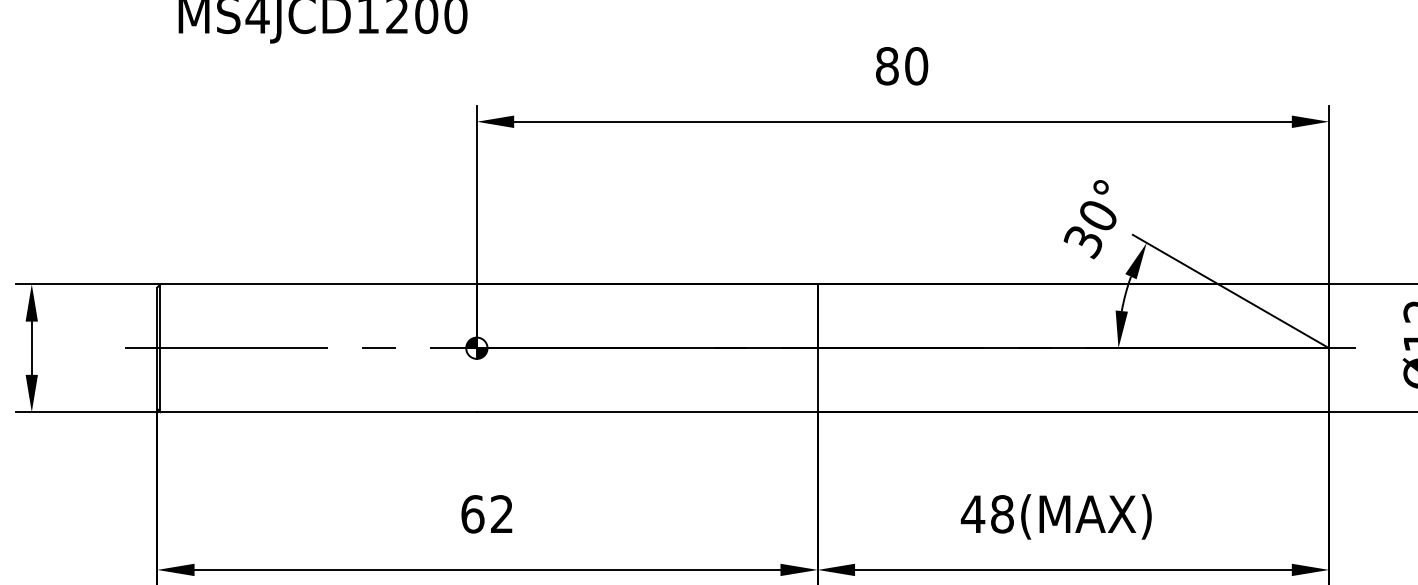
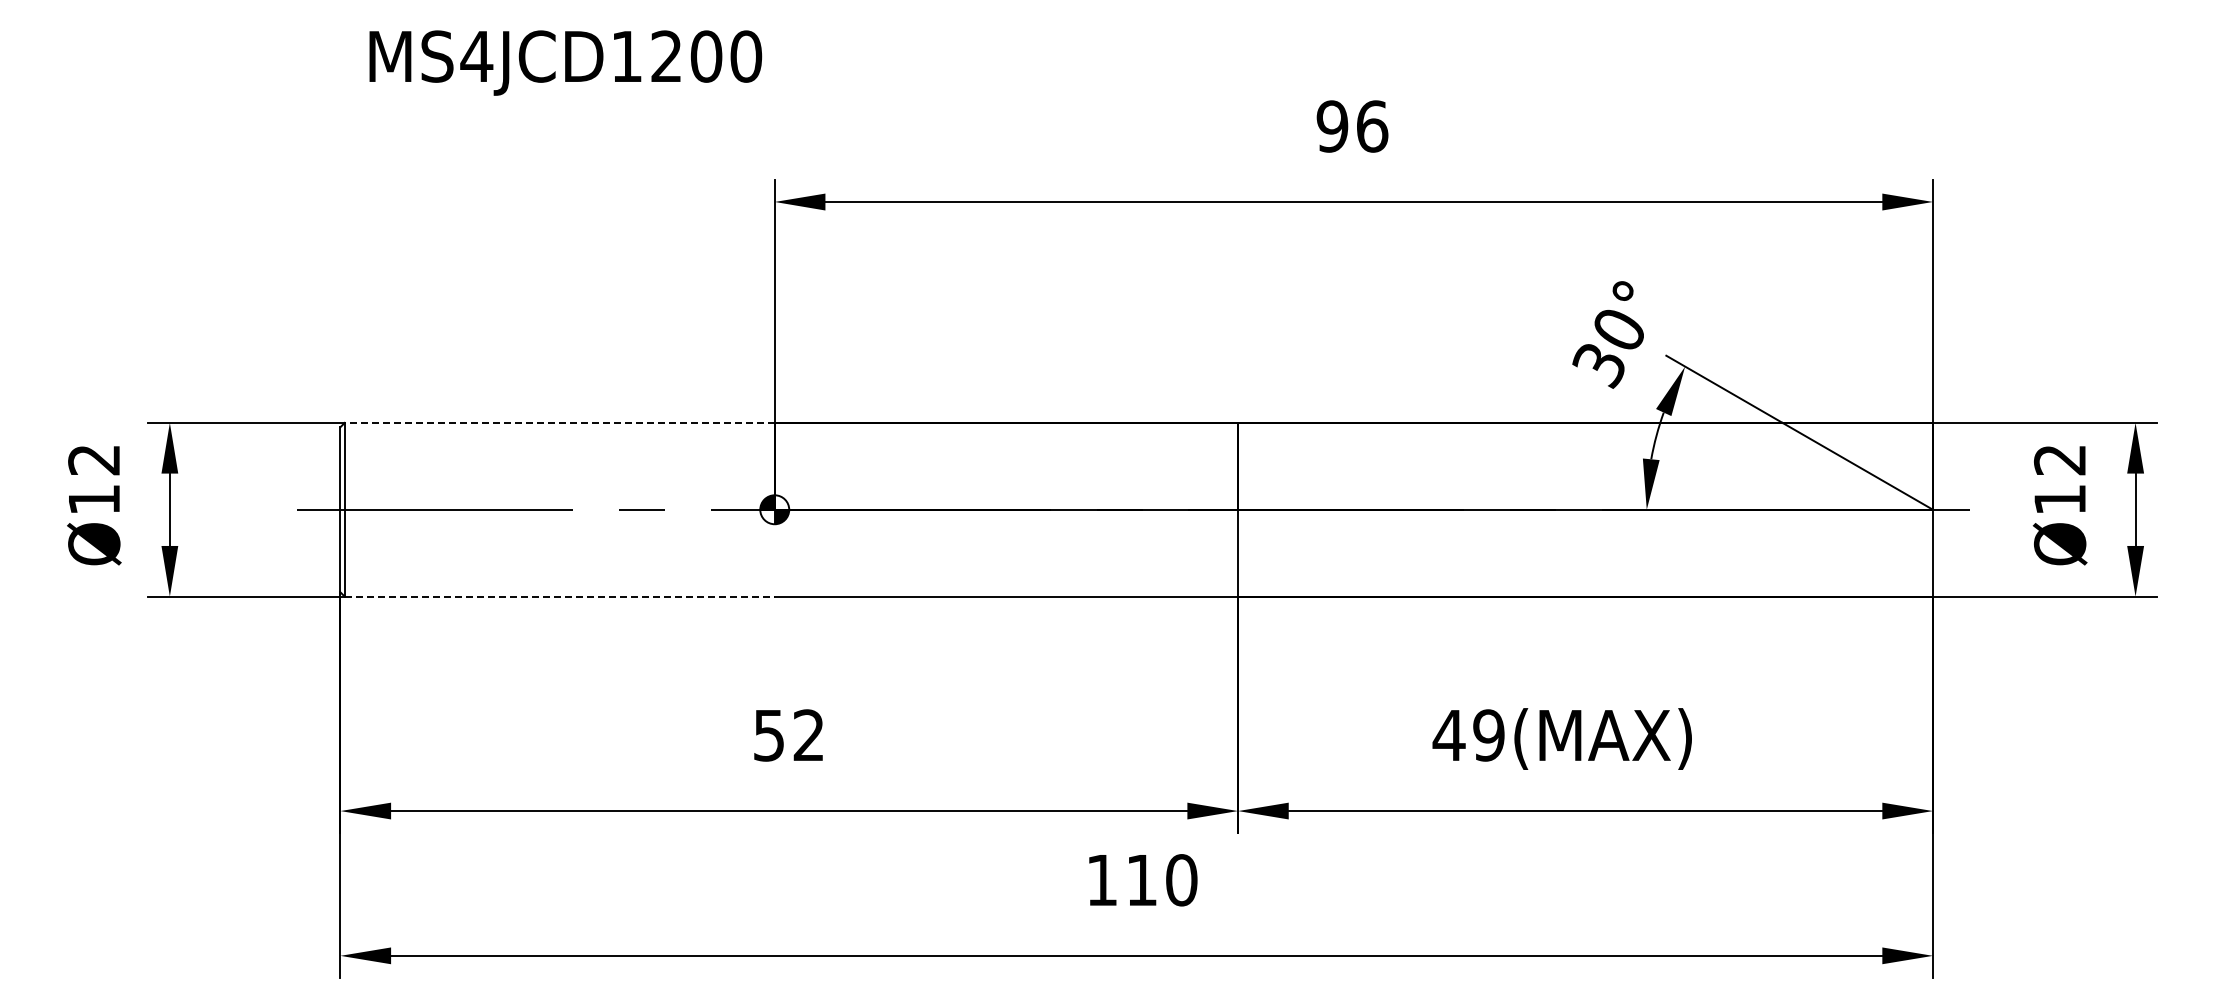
text: (901, 66) -> (1352, 126), 80 -> 96
line: (318, 284) -> (559, 422), solid -> dashed
line: (318, 412) -> (559, 596), solid -> dashed
text: (473, 514) -> (769, 735), 62 -> 52
text: (1002, 514) -> (1488, 735), 48(MAX) -> 49(MAX)

